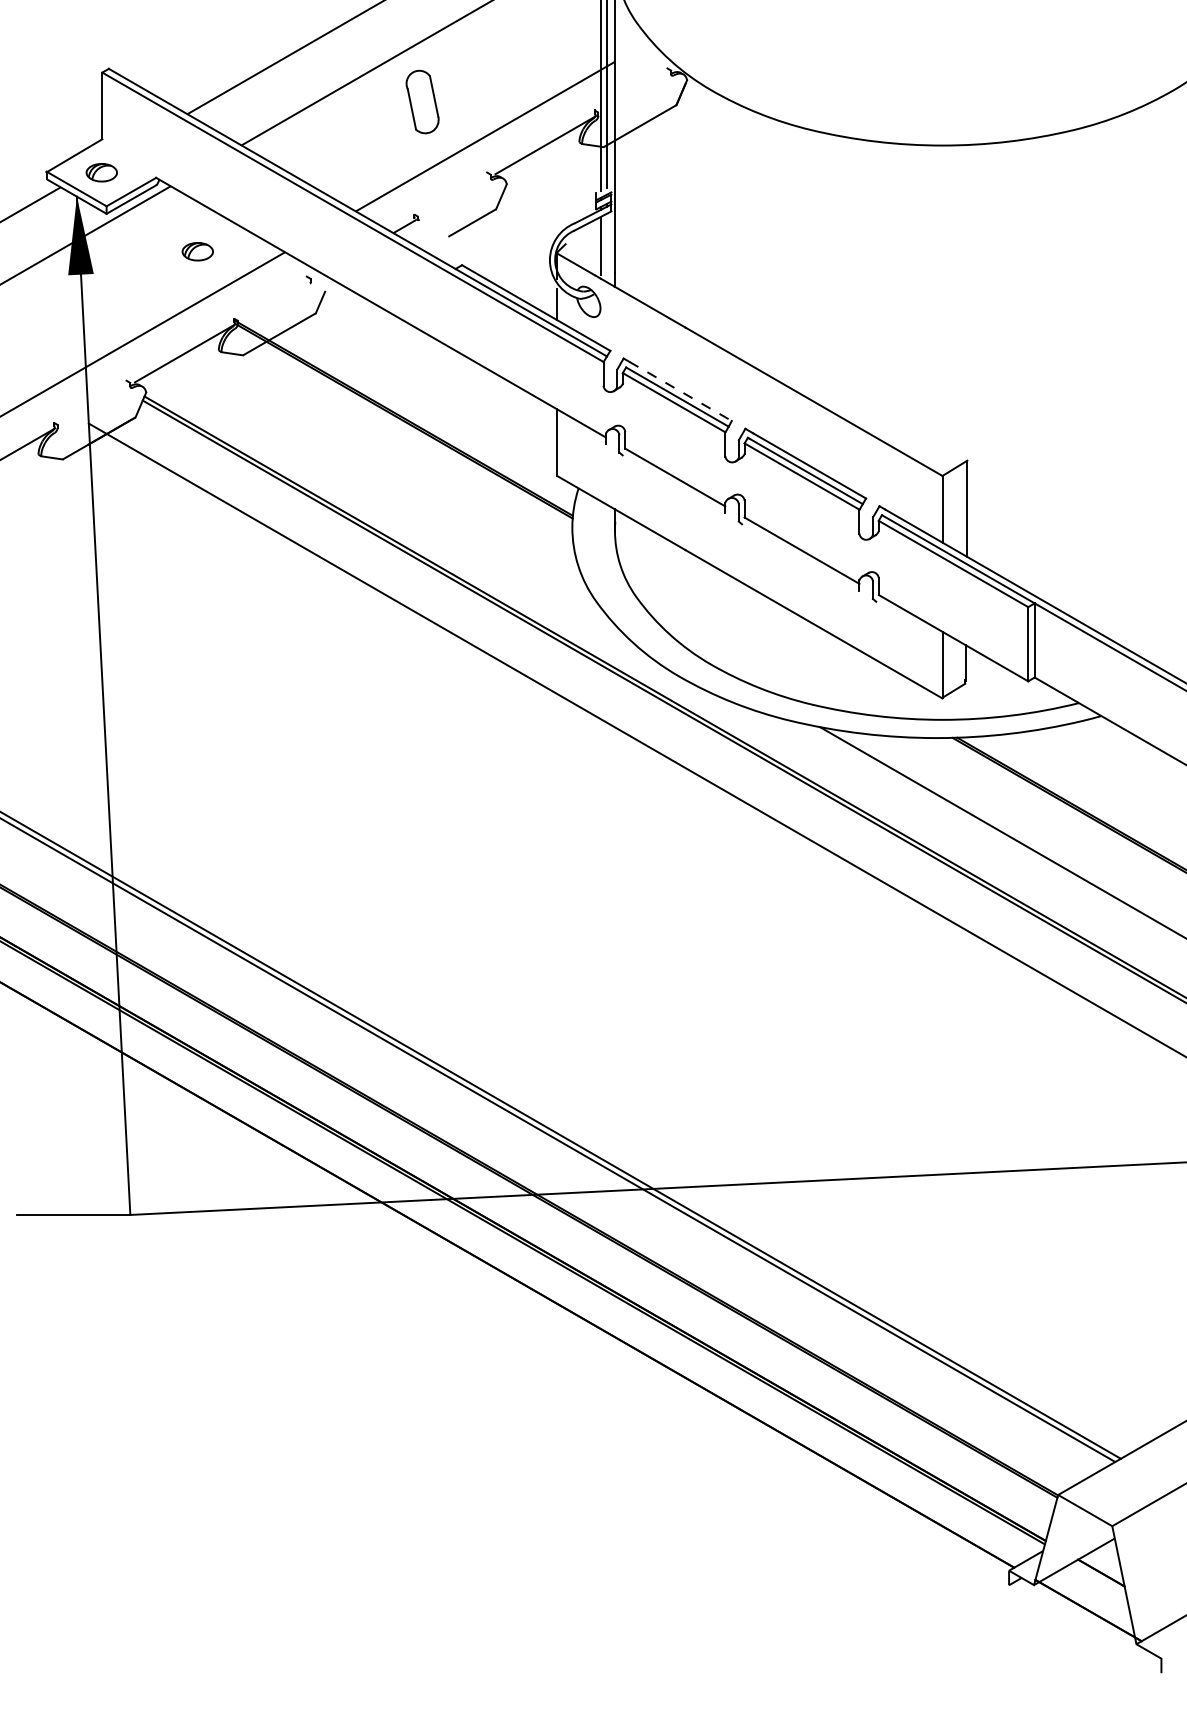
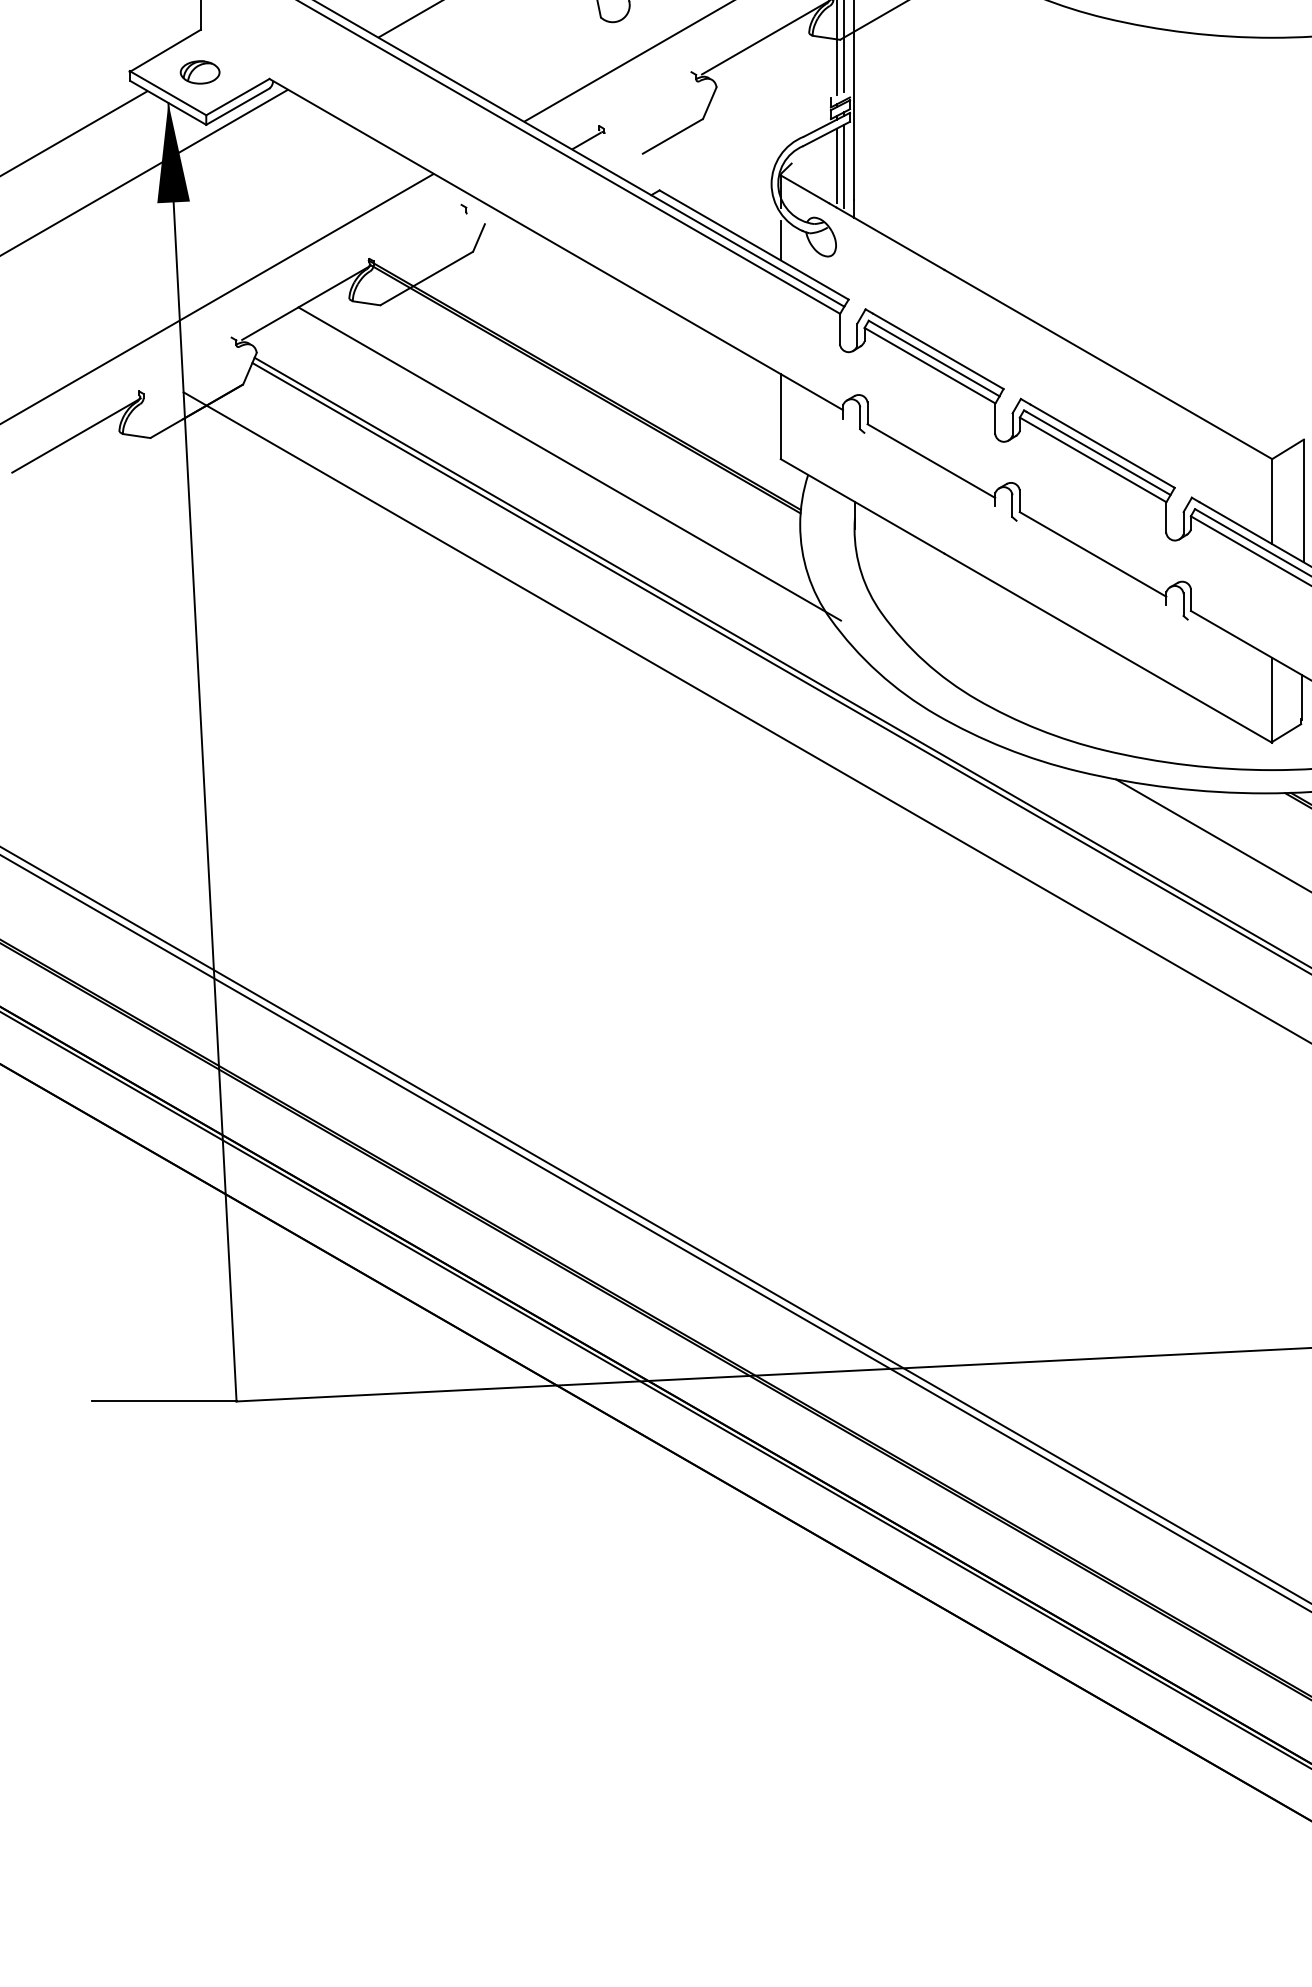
line: (606, 245) -> (843, 165), added
part: (197, 251) -> (322, 172), removed
line: (681, 391) -> (939, 351), dashed -> solid
line: (391, 479) -> (569, 463), added

